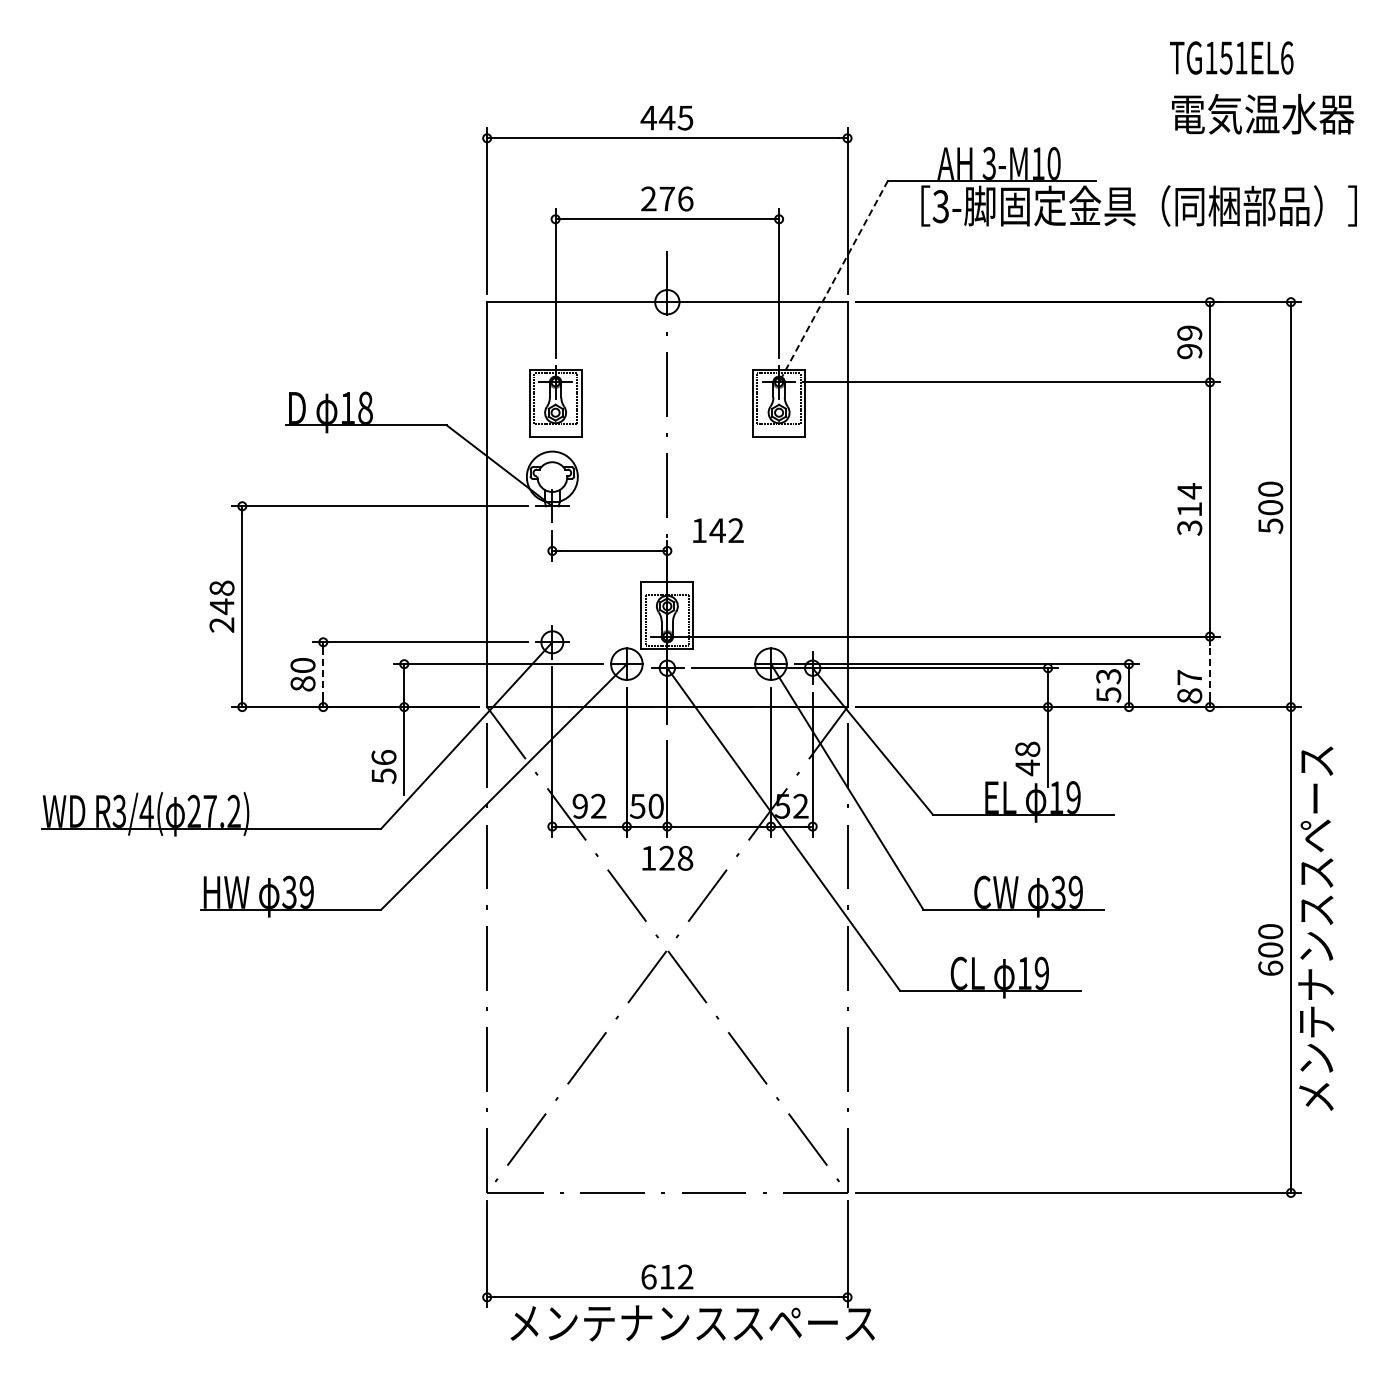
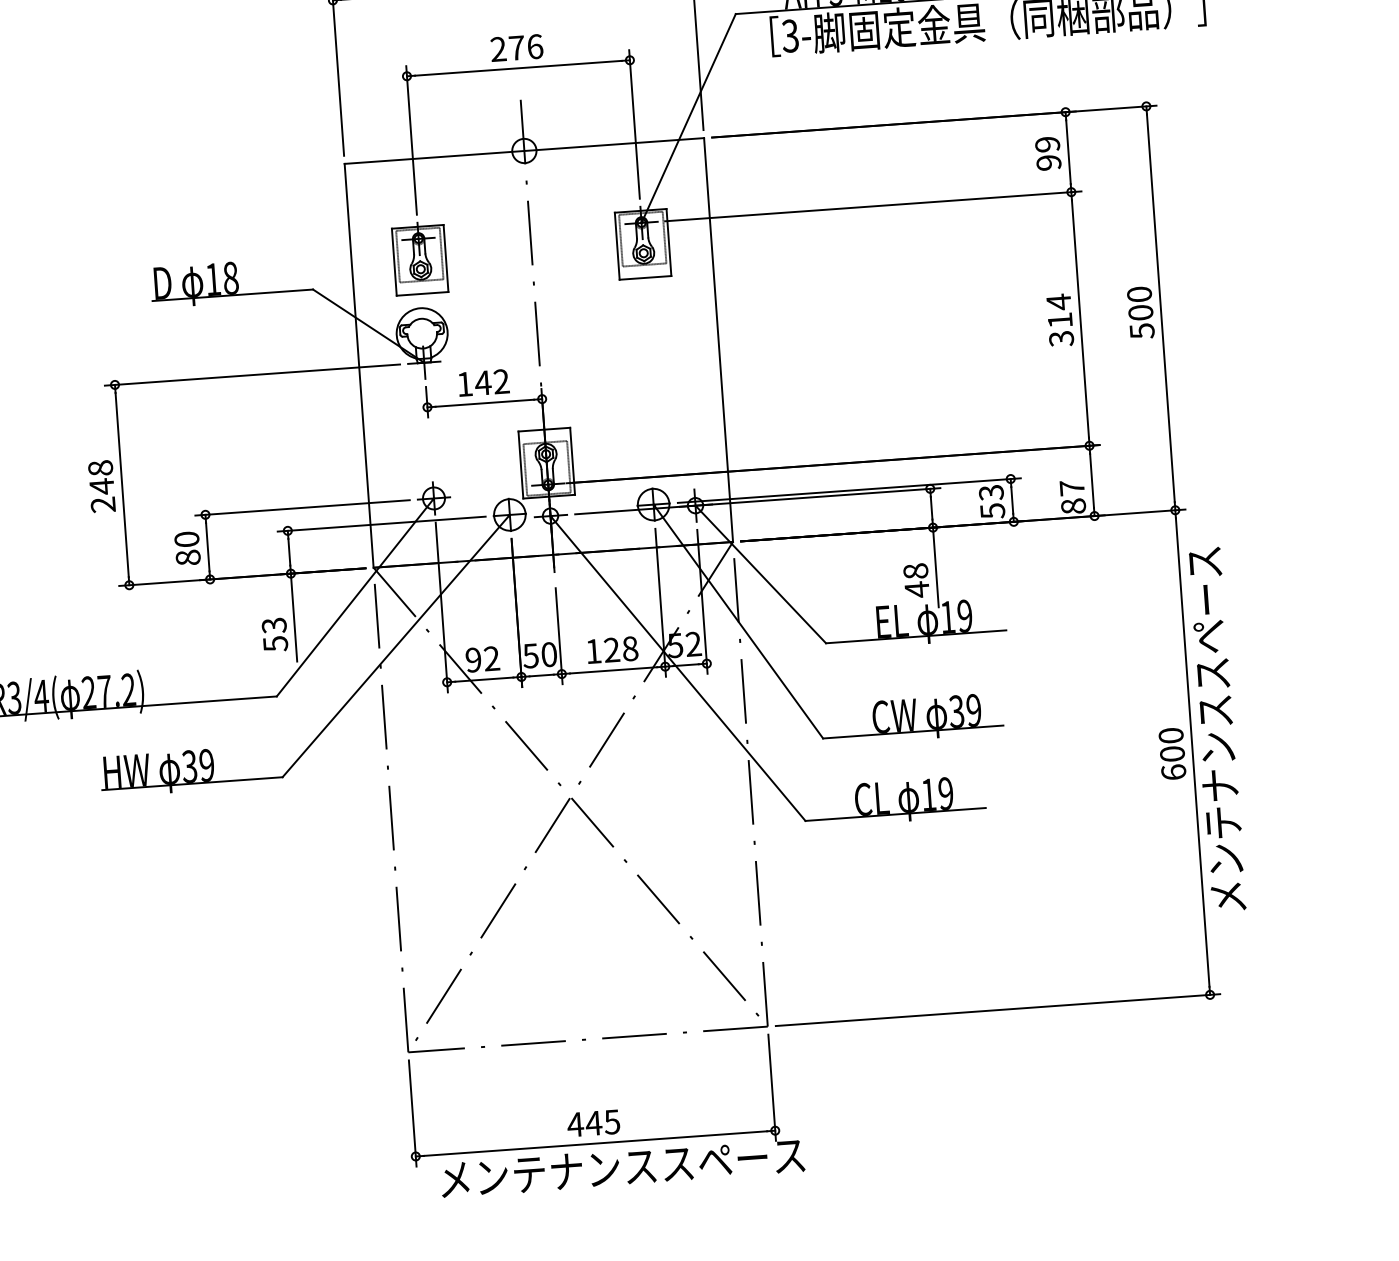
line: (833, 281) -> (688, 118), dashed -> solid
text: (718, 530) -> (483, 382), moved
line: (1209, 671) -> (1091, 480), dashed -> solid
line: (323, 674) -> (208, 546), dashed -> solid
text: (383, 757) -> (273, 625), 56 -> 53
text: (667, 857) -> (612, 649), moved
text: (666, 1276) -> (593, 1122), 612 -> 445

